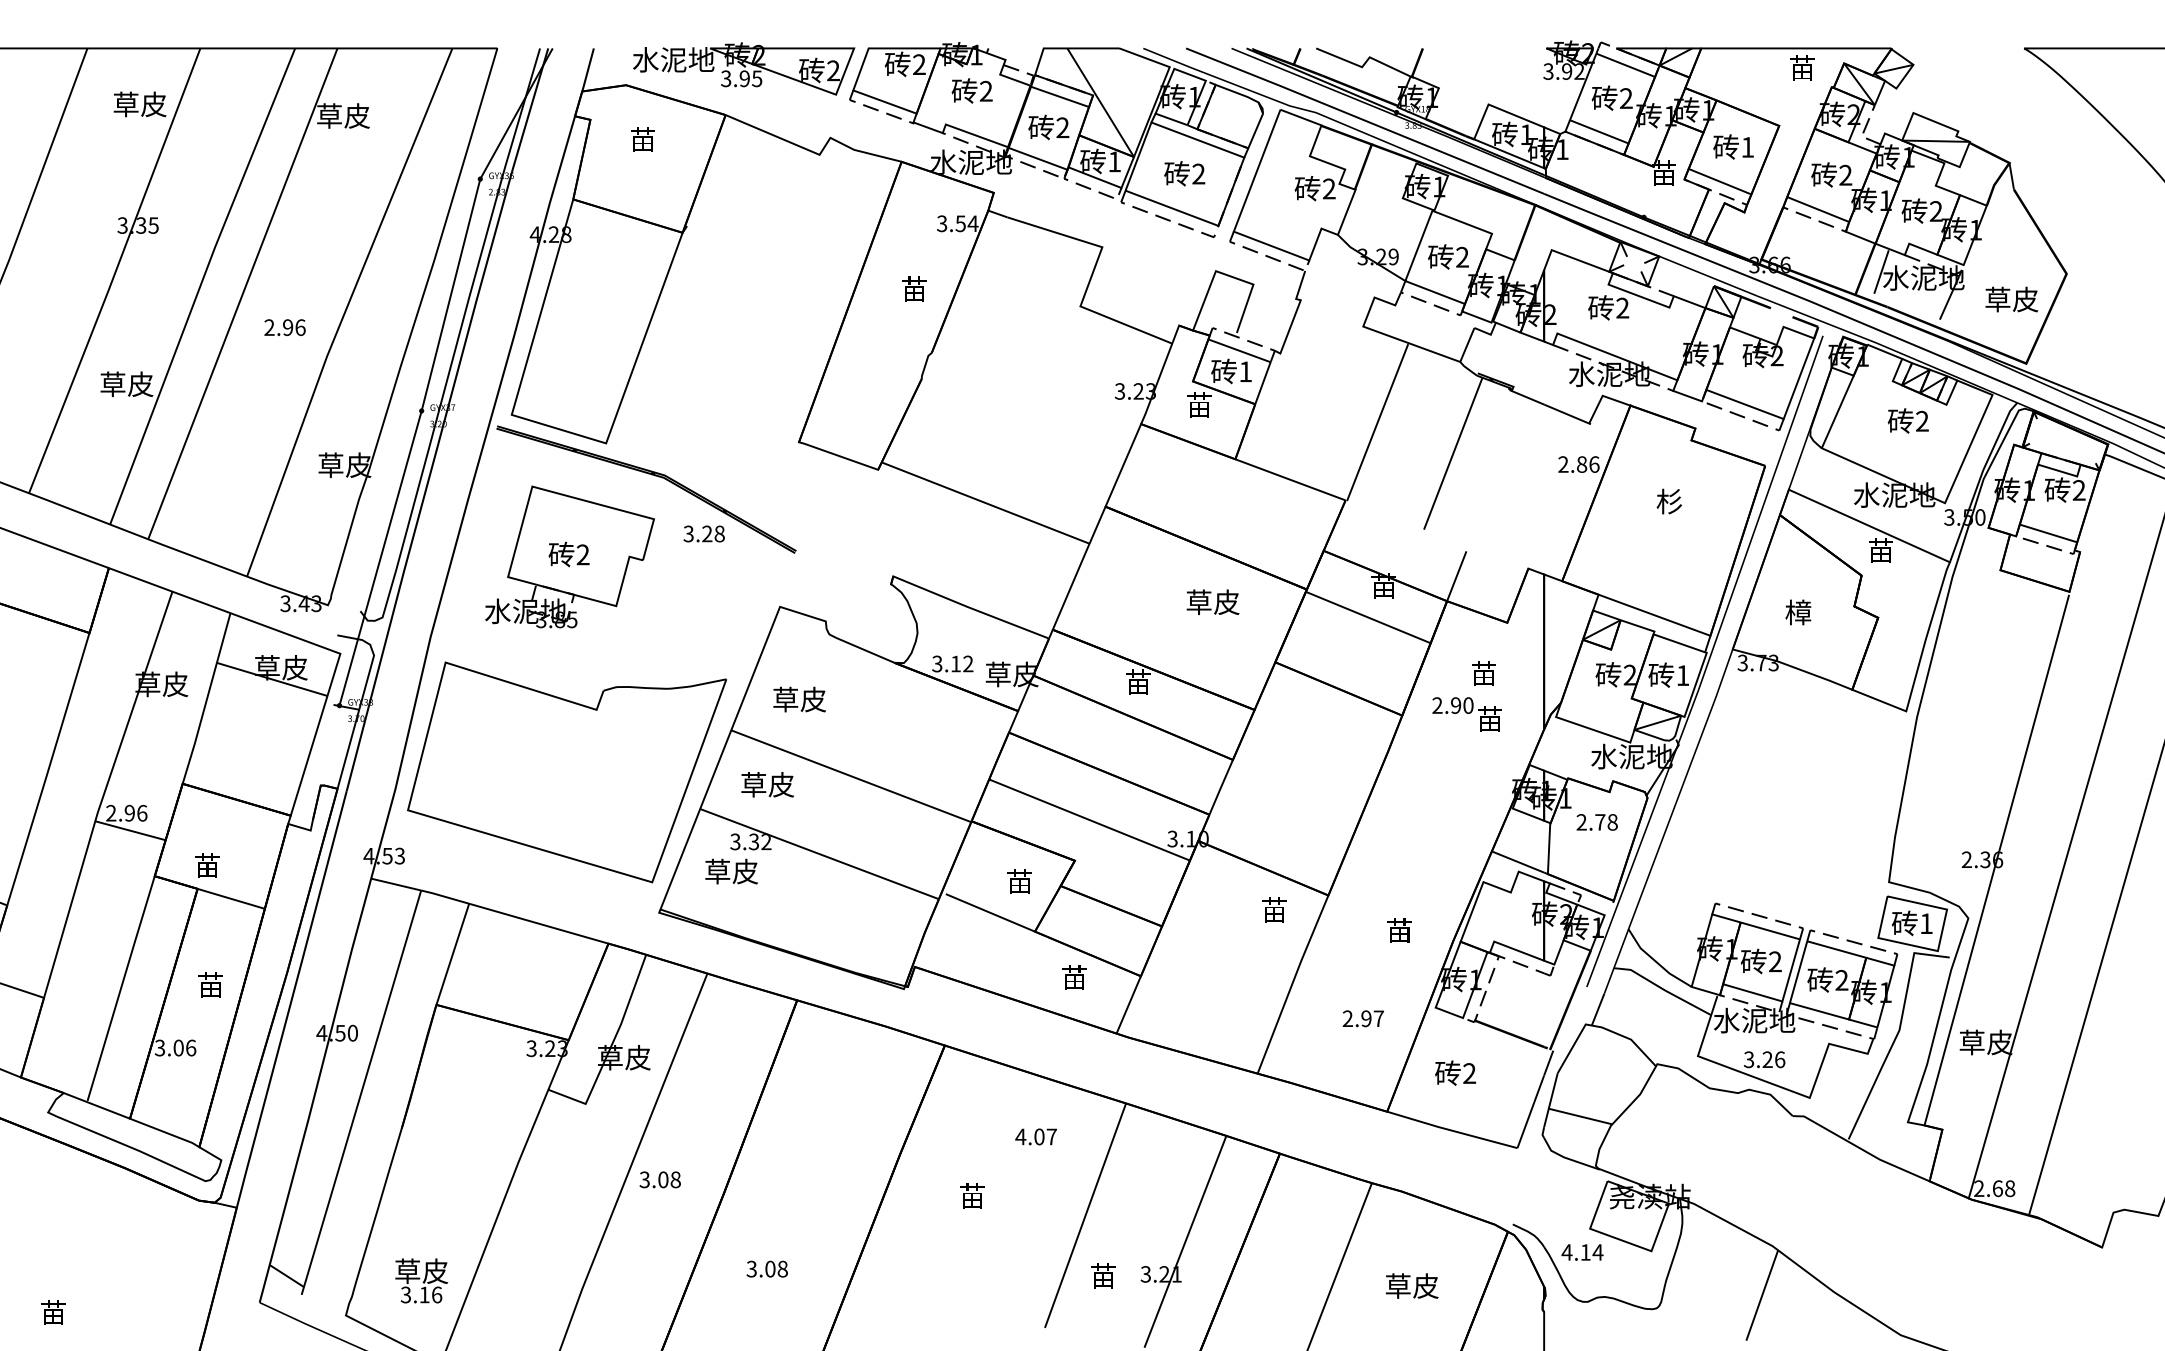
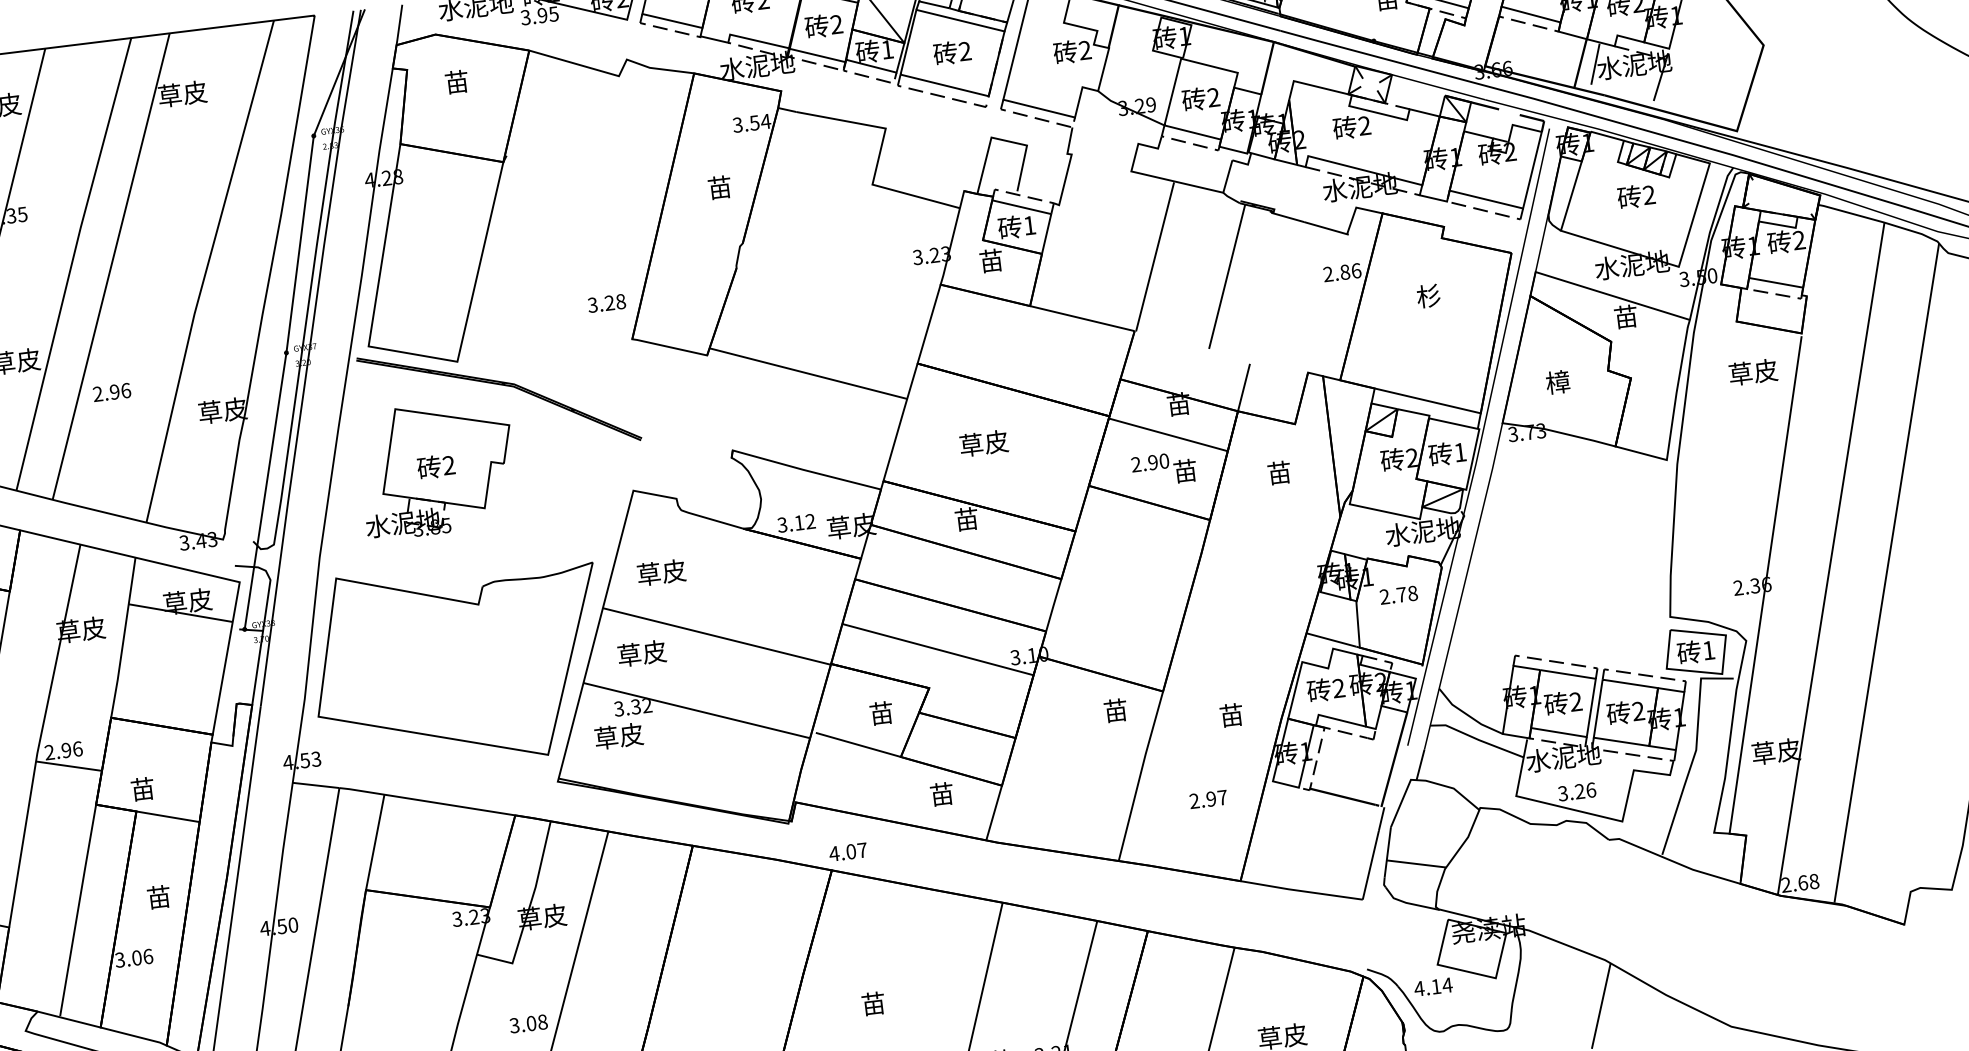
text: (2011, 299) -> (1752, 372), moved
text: (284, 327) -> (111, 392), moved
text: (703, 533) -> (606, 303), moved
text: (1212, 601) -> (983, 442), moved
text: (1466, 714) -> (1163, 469), moved
text: (1455, 1072) -> (1325, 689), moved
text: (1035, 1136) -> (847, 851), moved
text: (659, 1179) -> (527, 1023), moved

